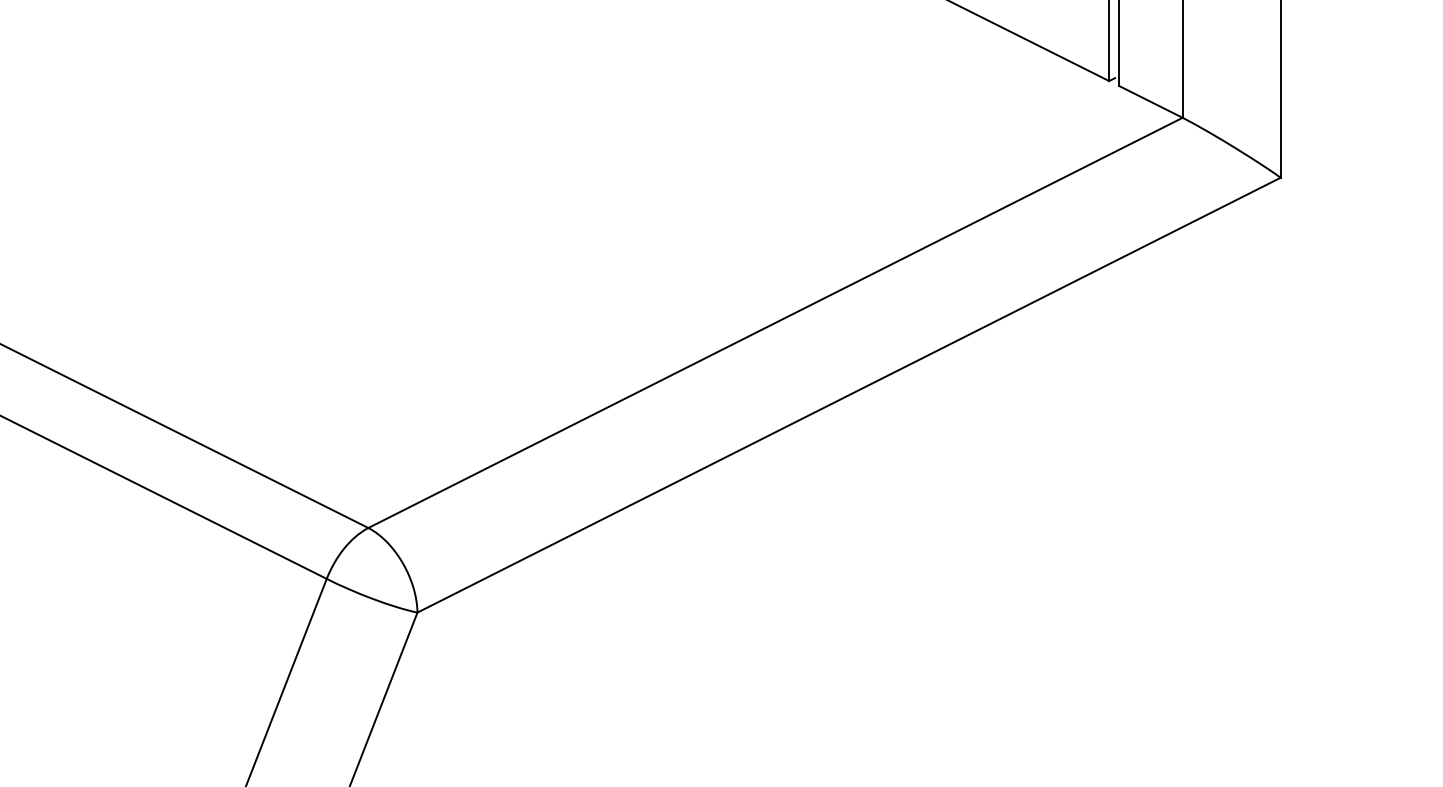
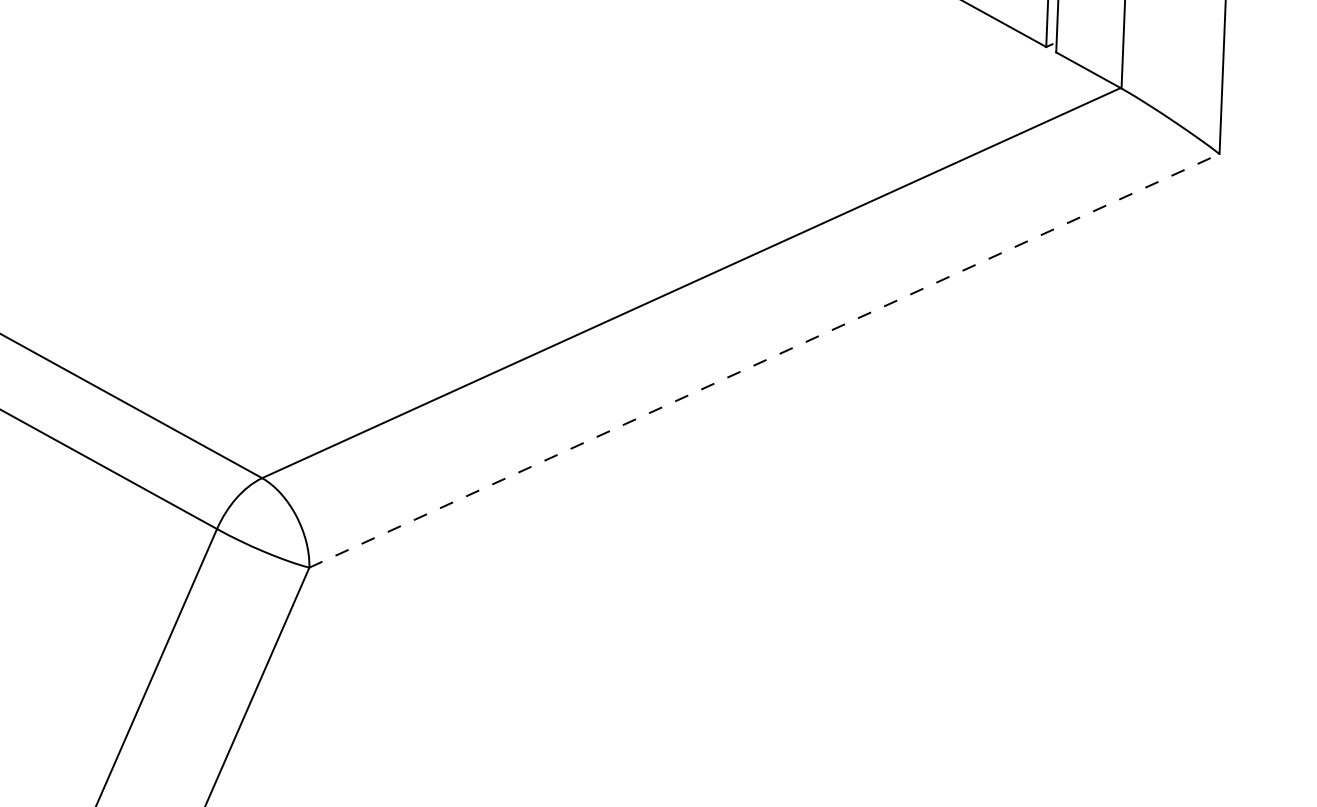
line: (849, 394) -> (764, 360), solid -> dashed

